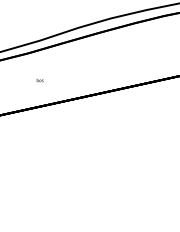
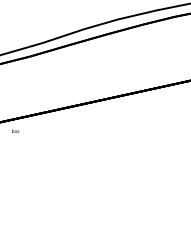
text: (40, 80) -> (15, 131), moved

